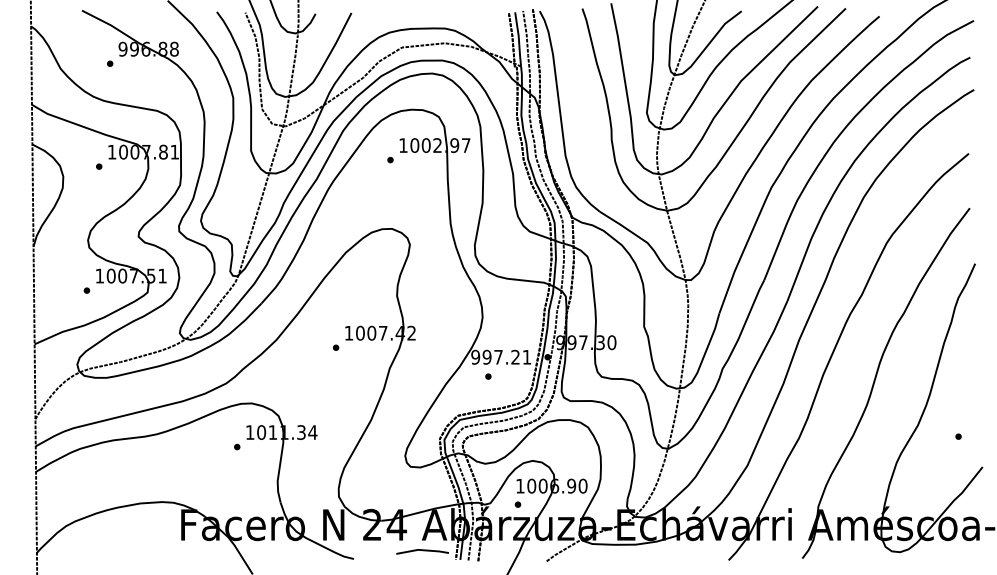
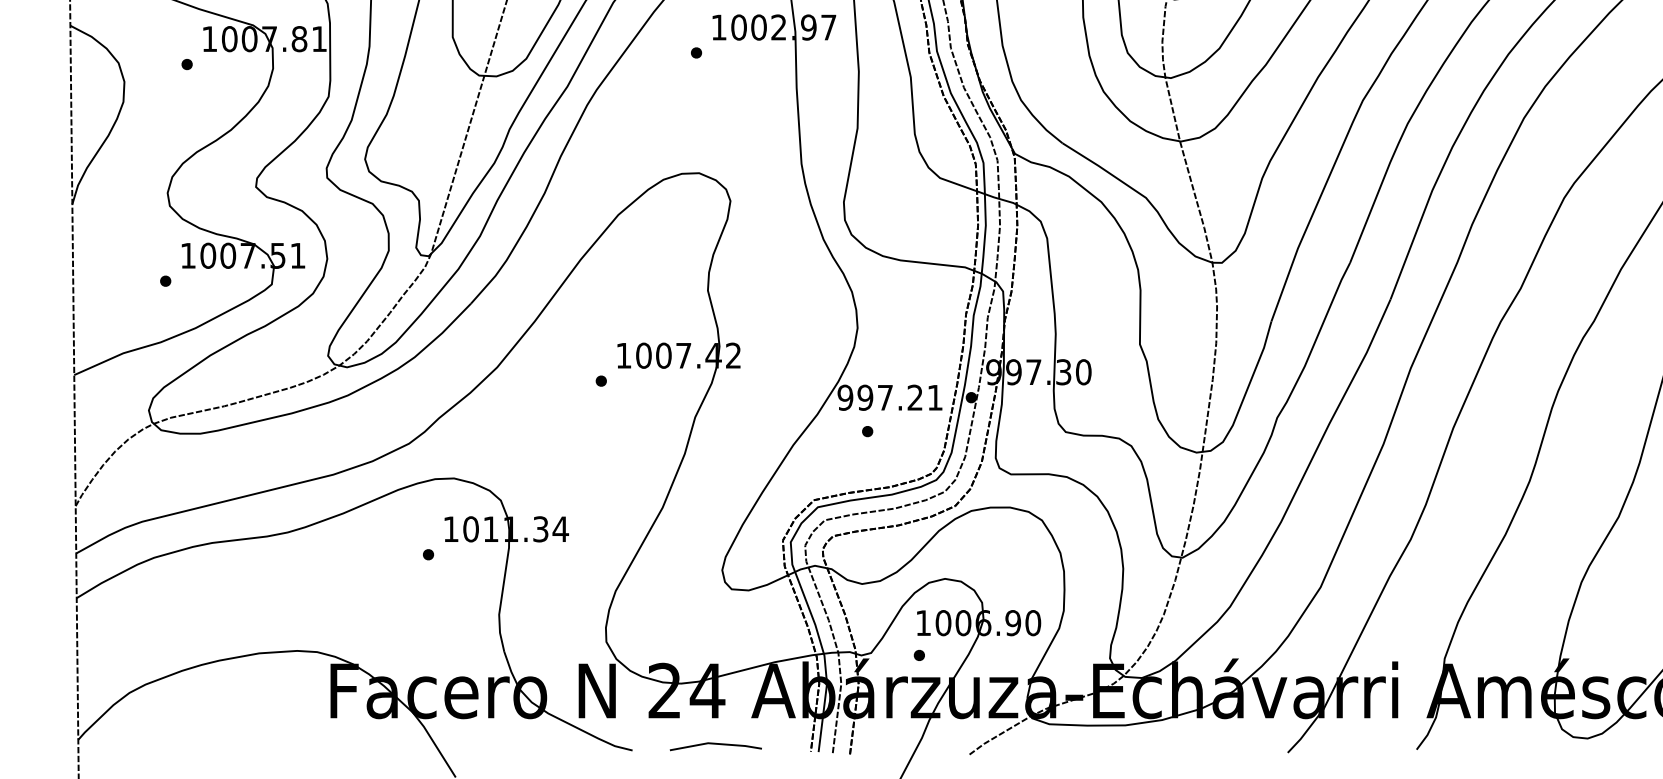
line: (422, 551) -> (715, 746), moved

